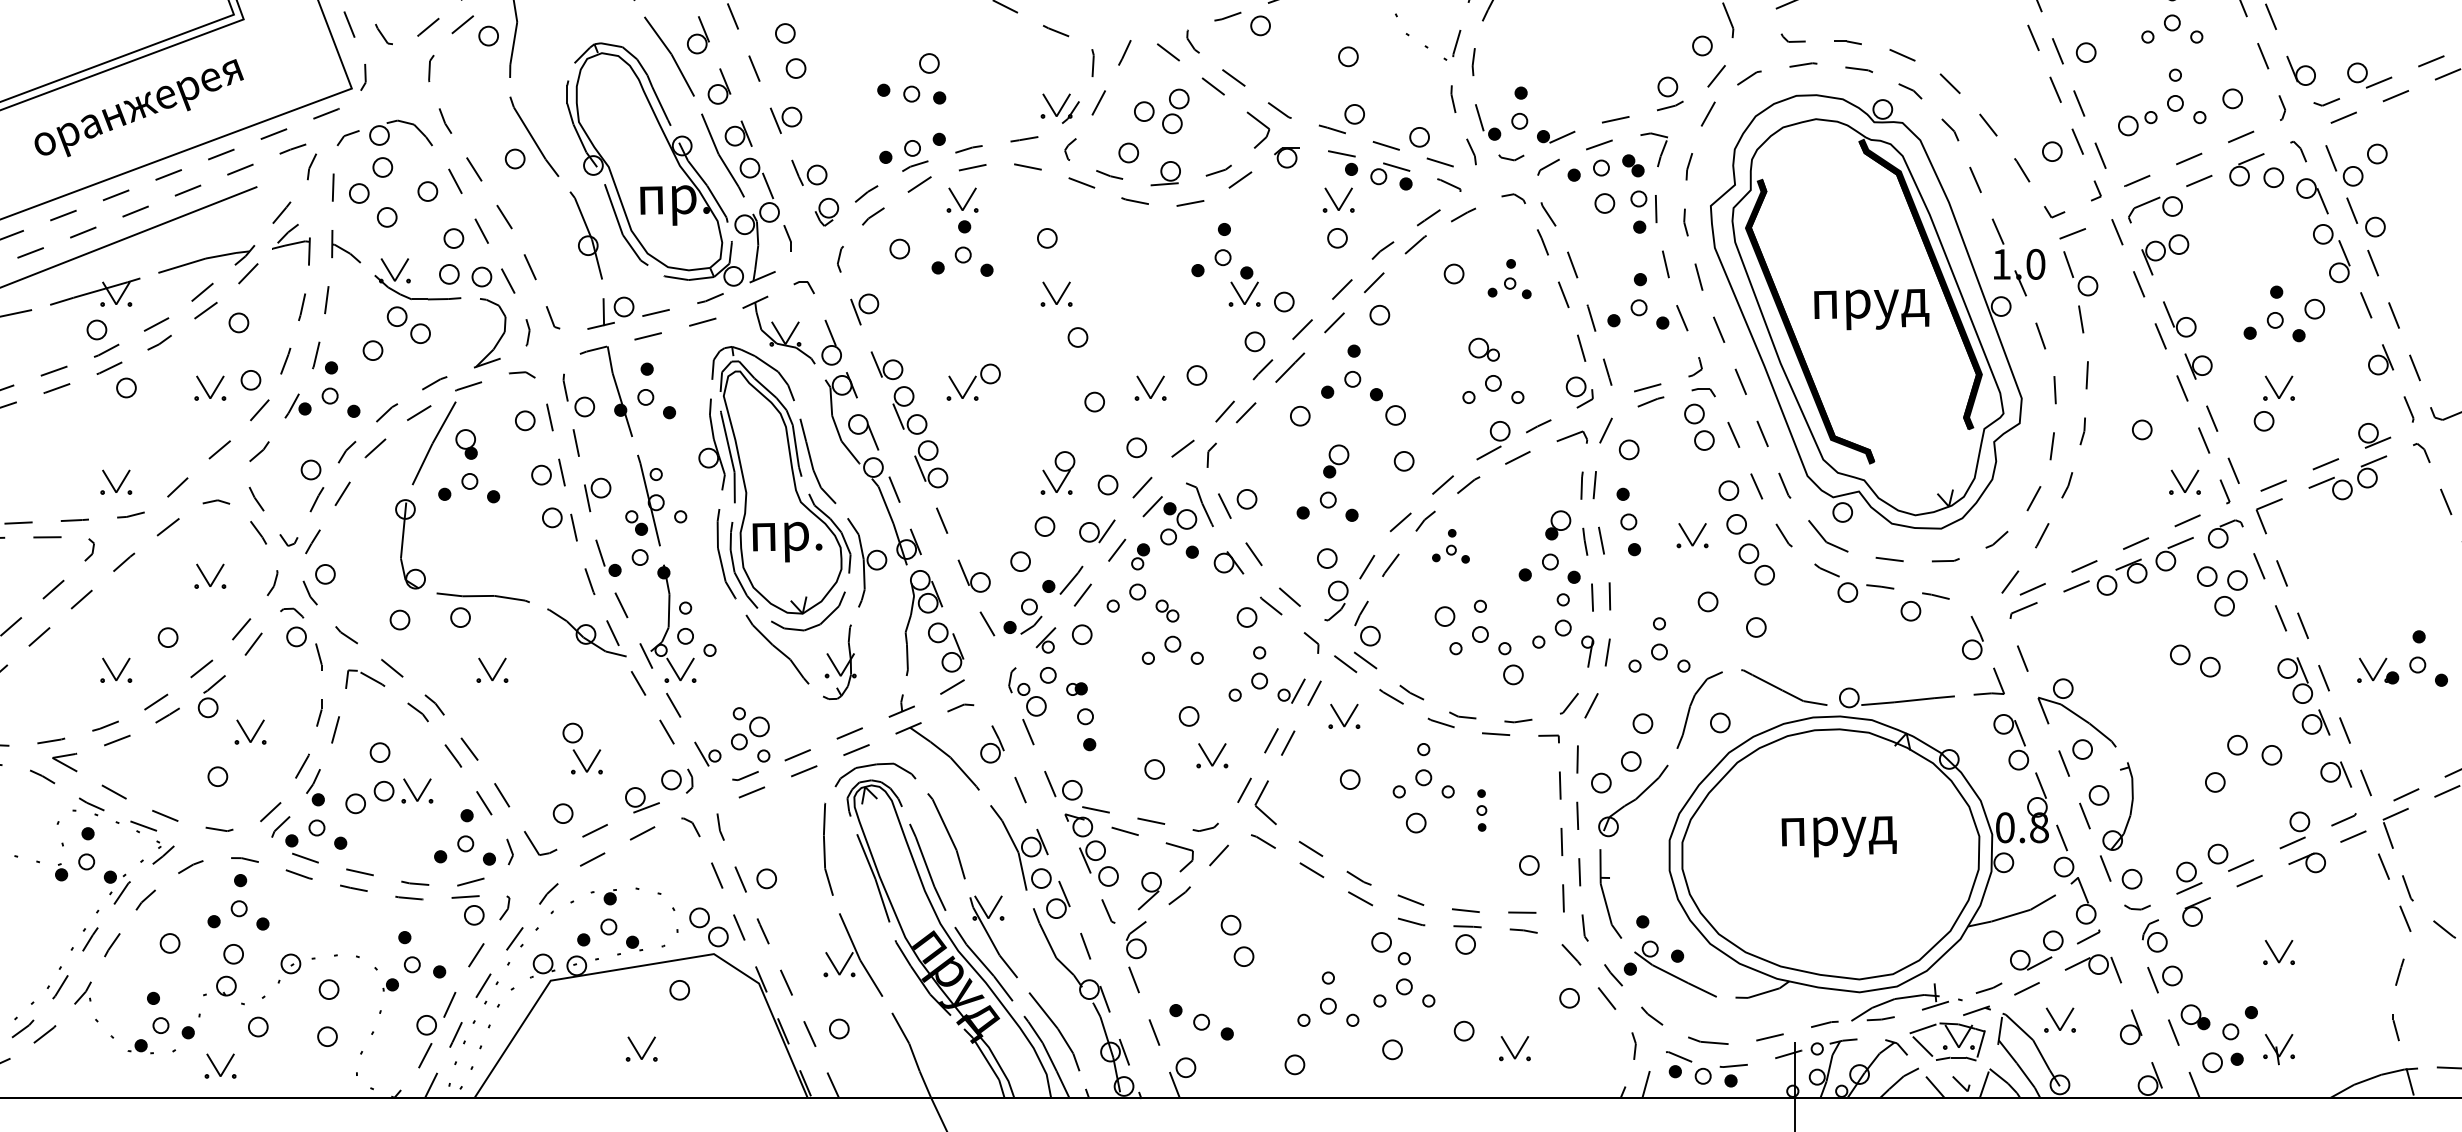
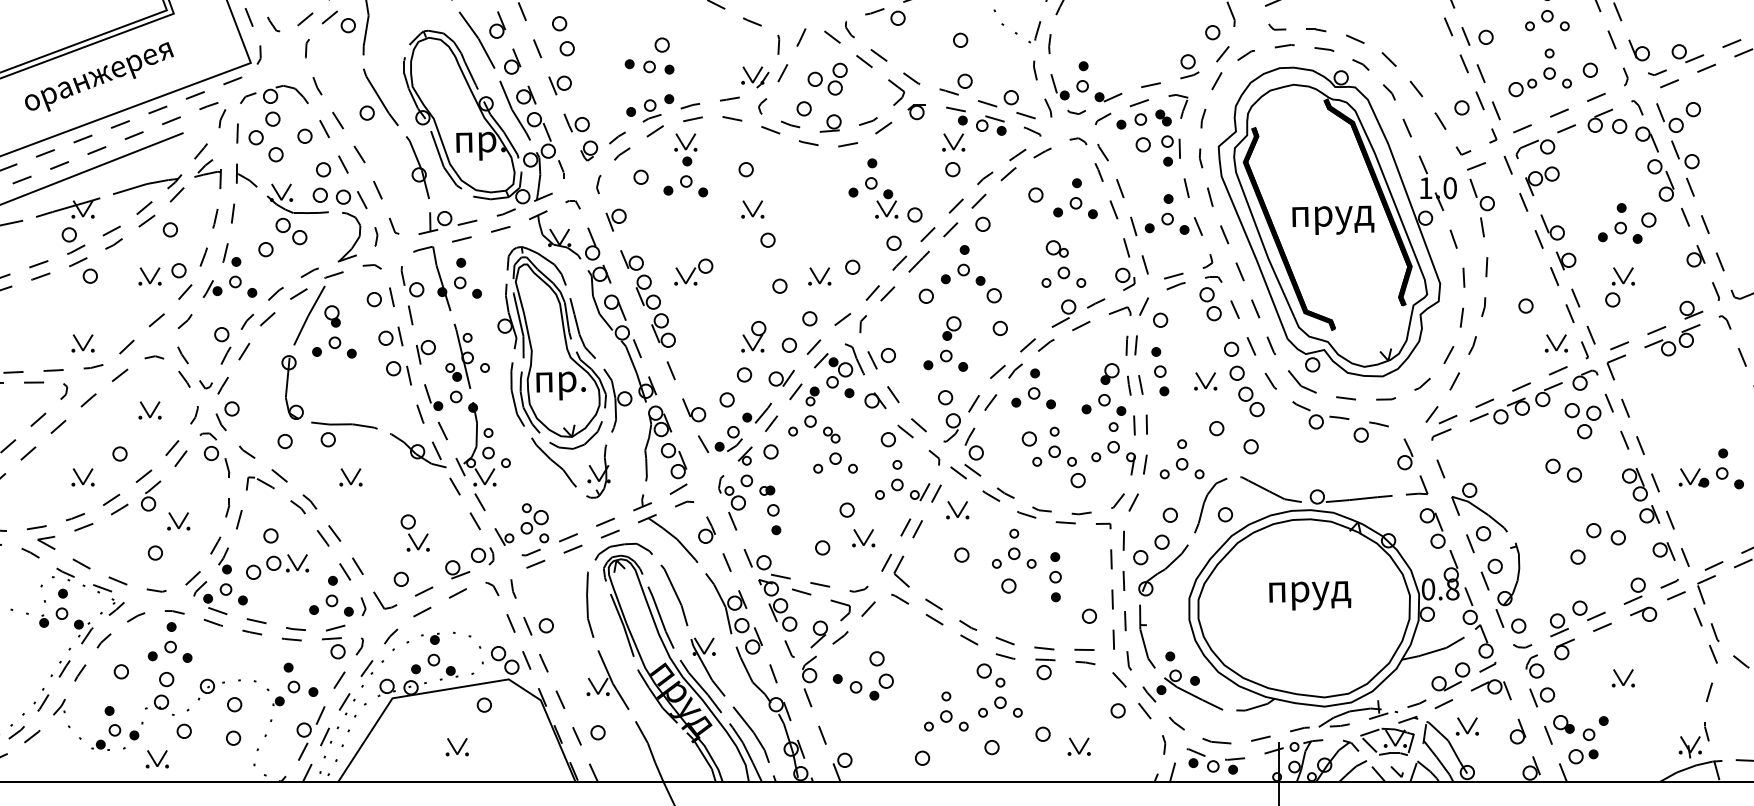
part: (1509, 278) -> (1075, 198), size x1.43
part: (1450, 546) -> (1033, 389), size x1.67
part: (1481, 810) -> (1055, 577), size x1.67
part: (1201, 1022) -> (855, 687), moved
part: (2278, 1049) -> (1689, 747), moved

